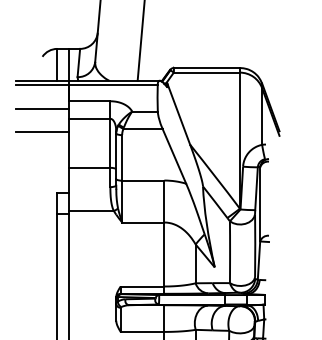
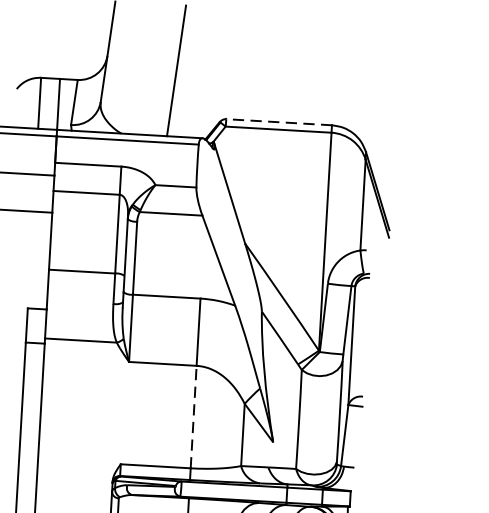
line: (206, 67) -> (278, 121), solid -> dashed
line: (164, 254) -> (193, 417), solid -> dashed

